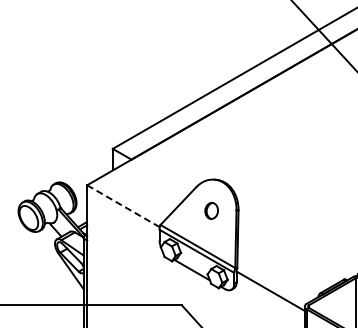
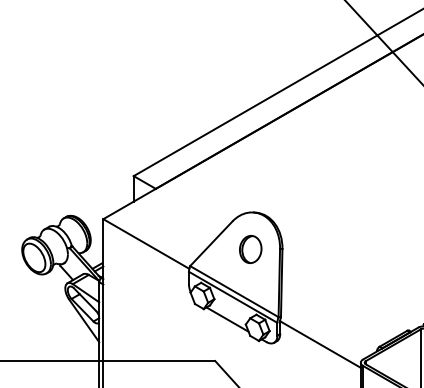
line: (123, 206) -> (146, 244), dashed -> solid
part: (211, 210) -> (250, 249), size x1.43

